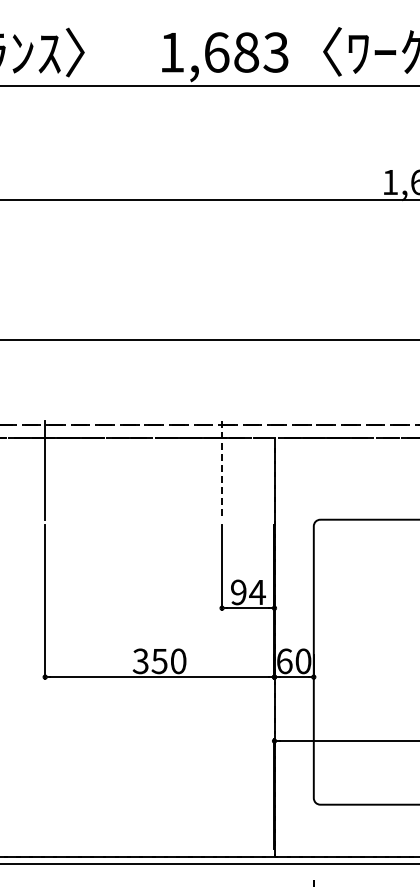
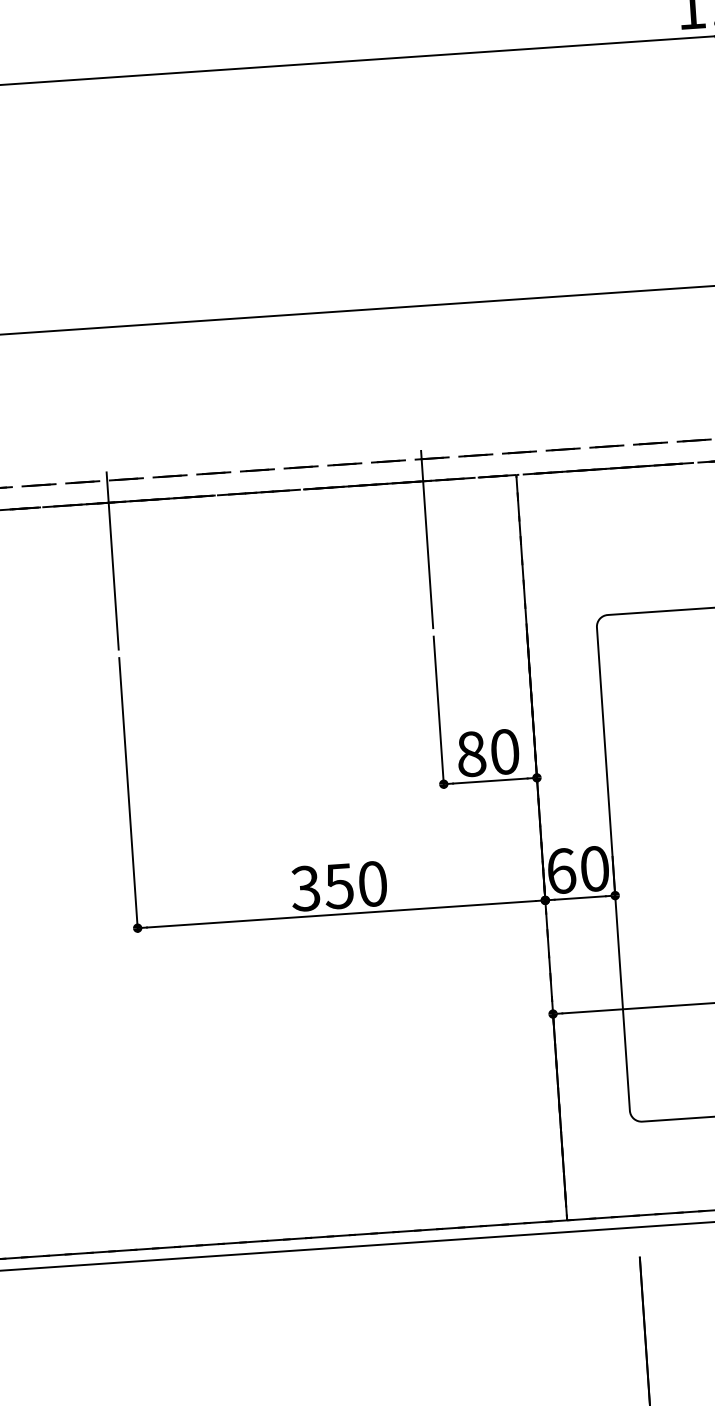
line: (222, 470) -> (427, 539), dashed -> solid
text: (248, 592) -> (488, 753), 94 -> 80

